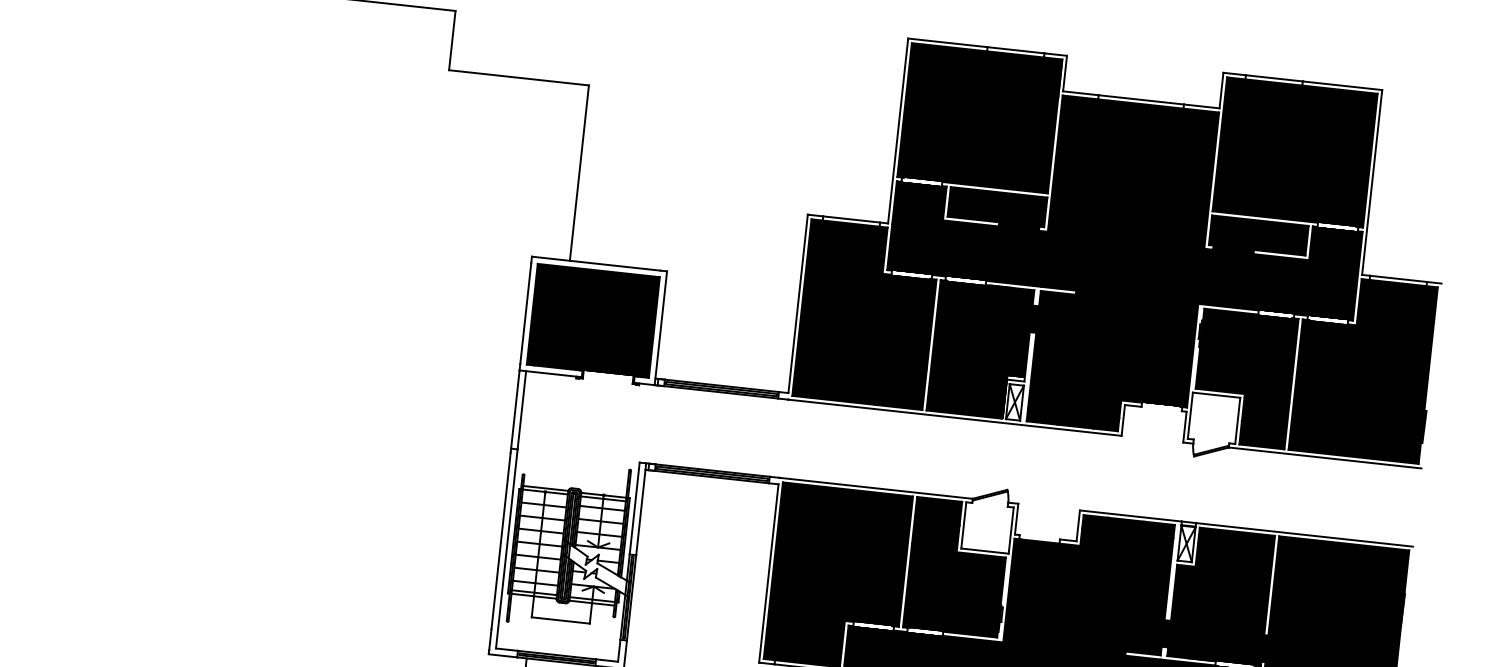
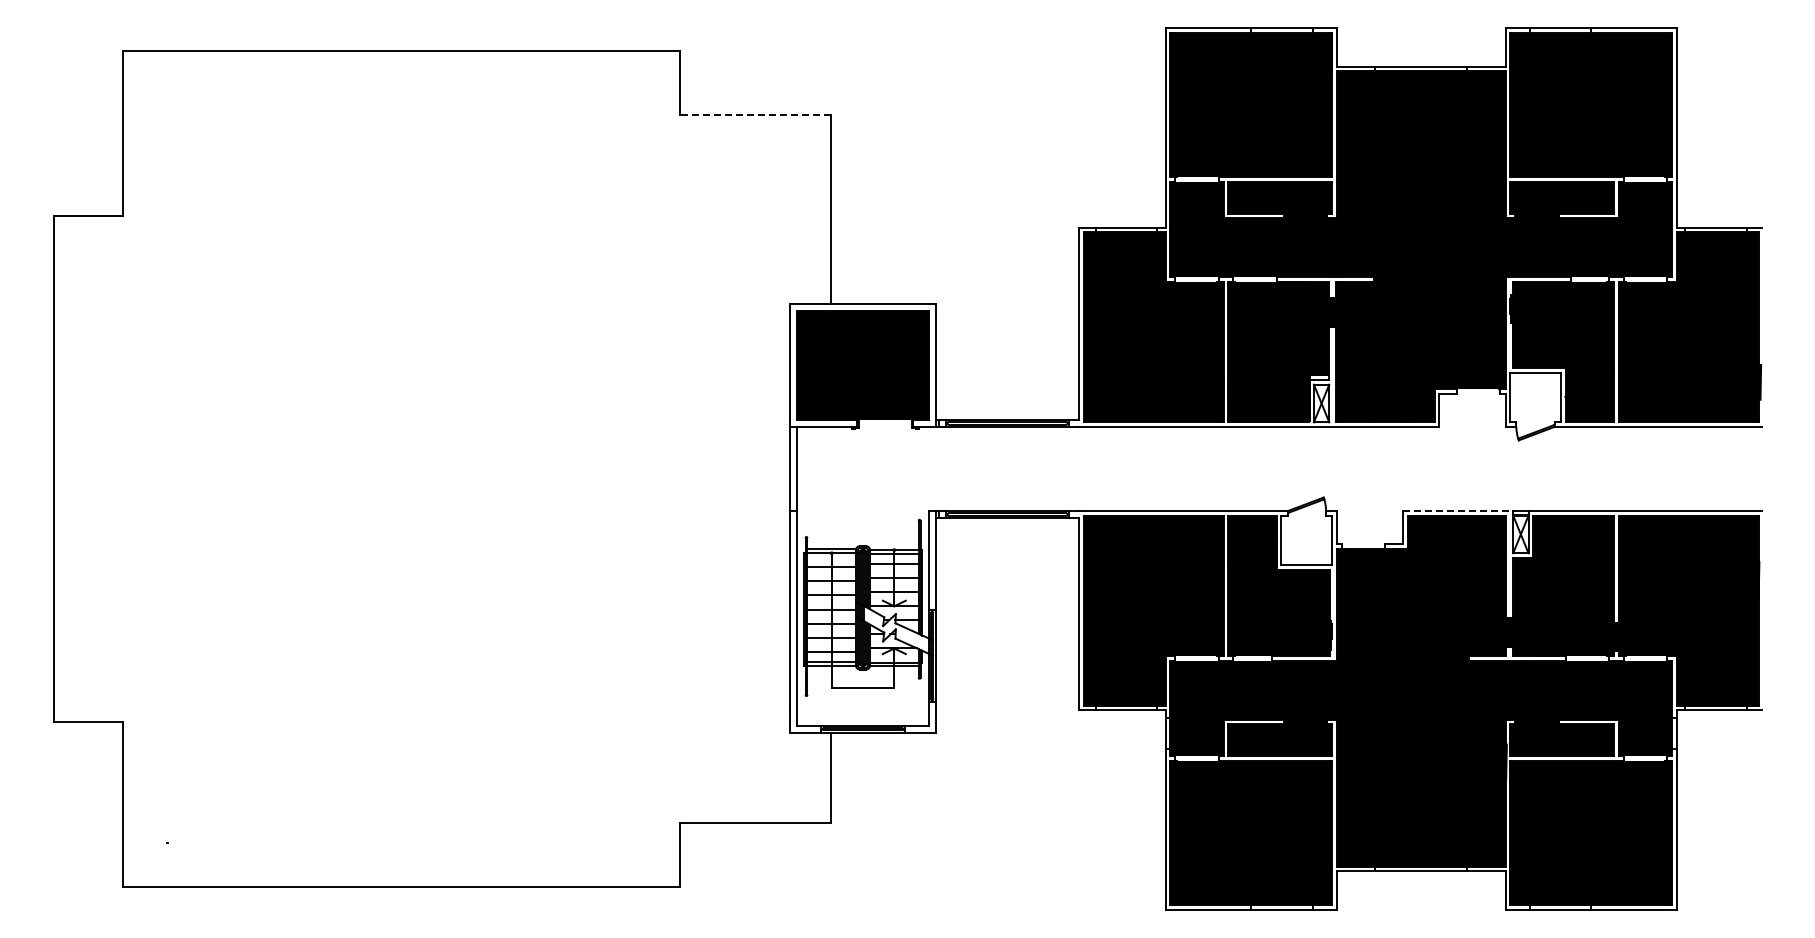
line: (518, 78) -> (755, 115), solid -> dashed
line: (1131, 516) -> (1458, 511), solid -> dashed

